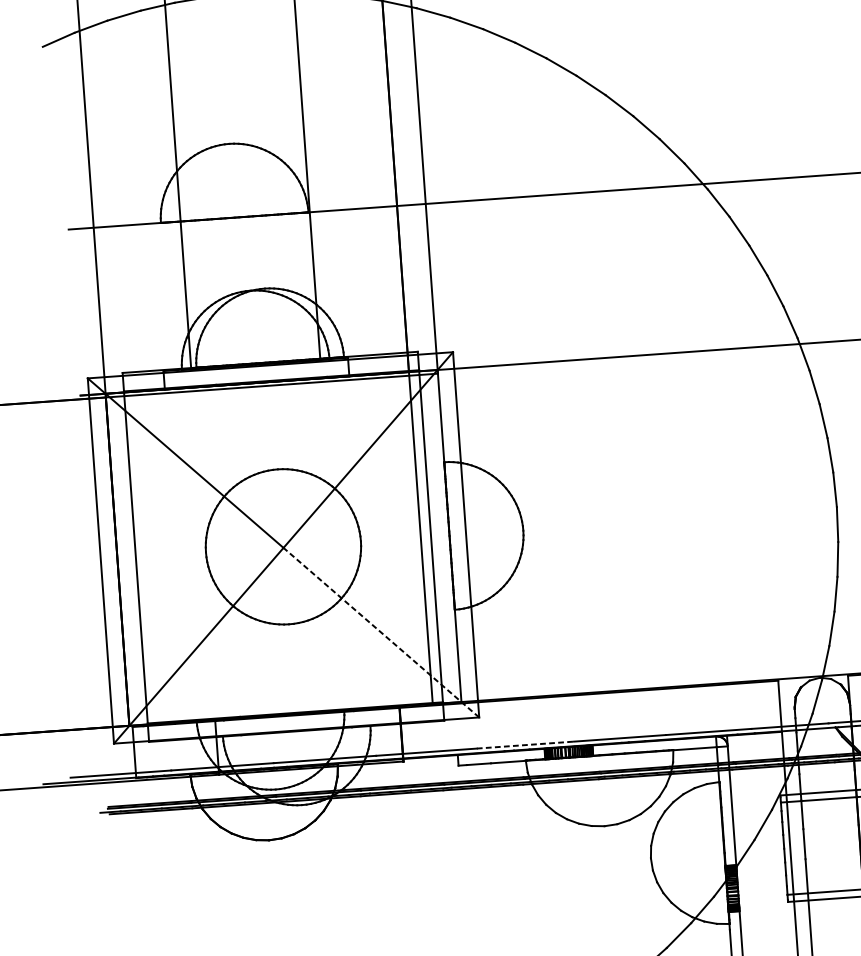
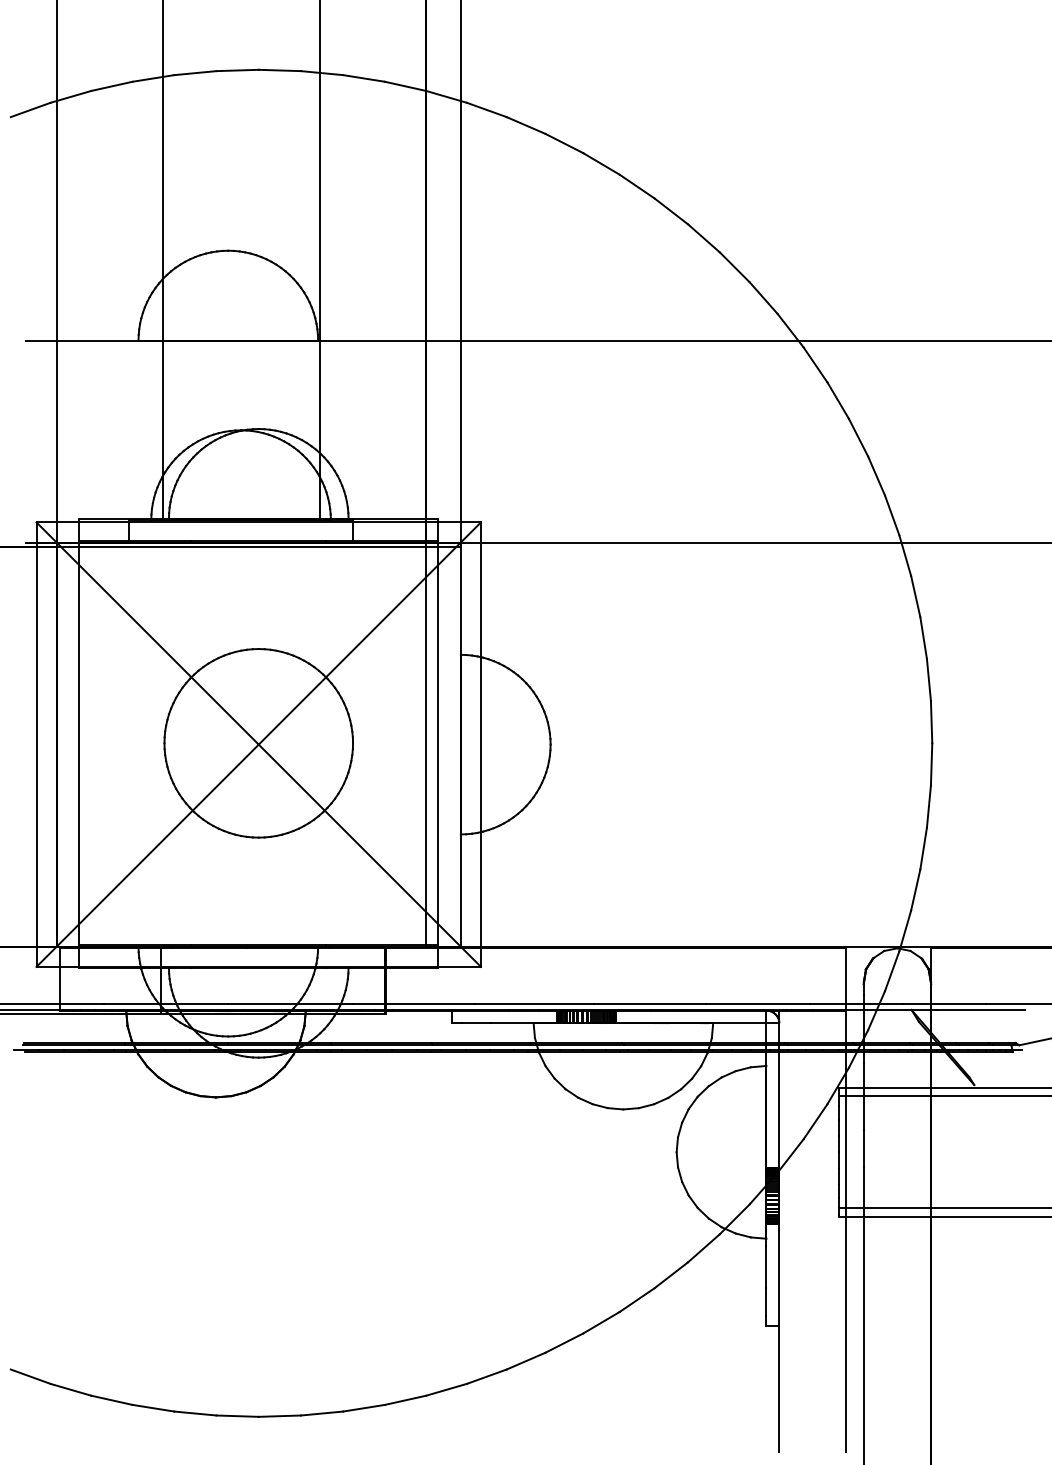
line: (381, 632) -> (369, 855), dashed -> solid
line: (526, 745) -> (535, 1004), dashed -> solid

